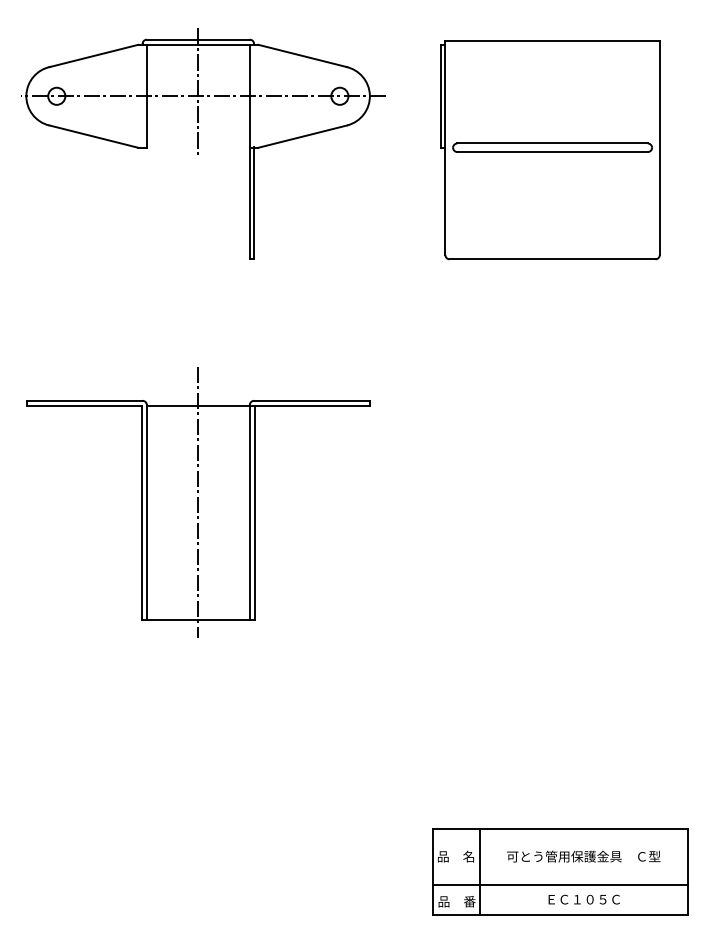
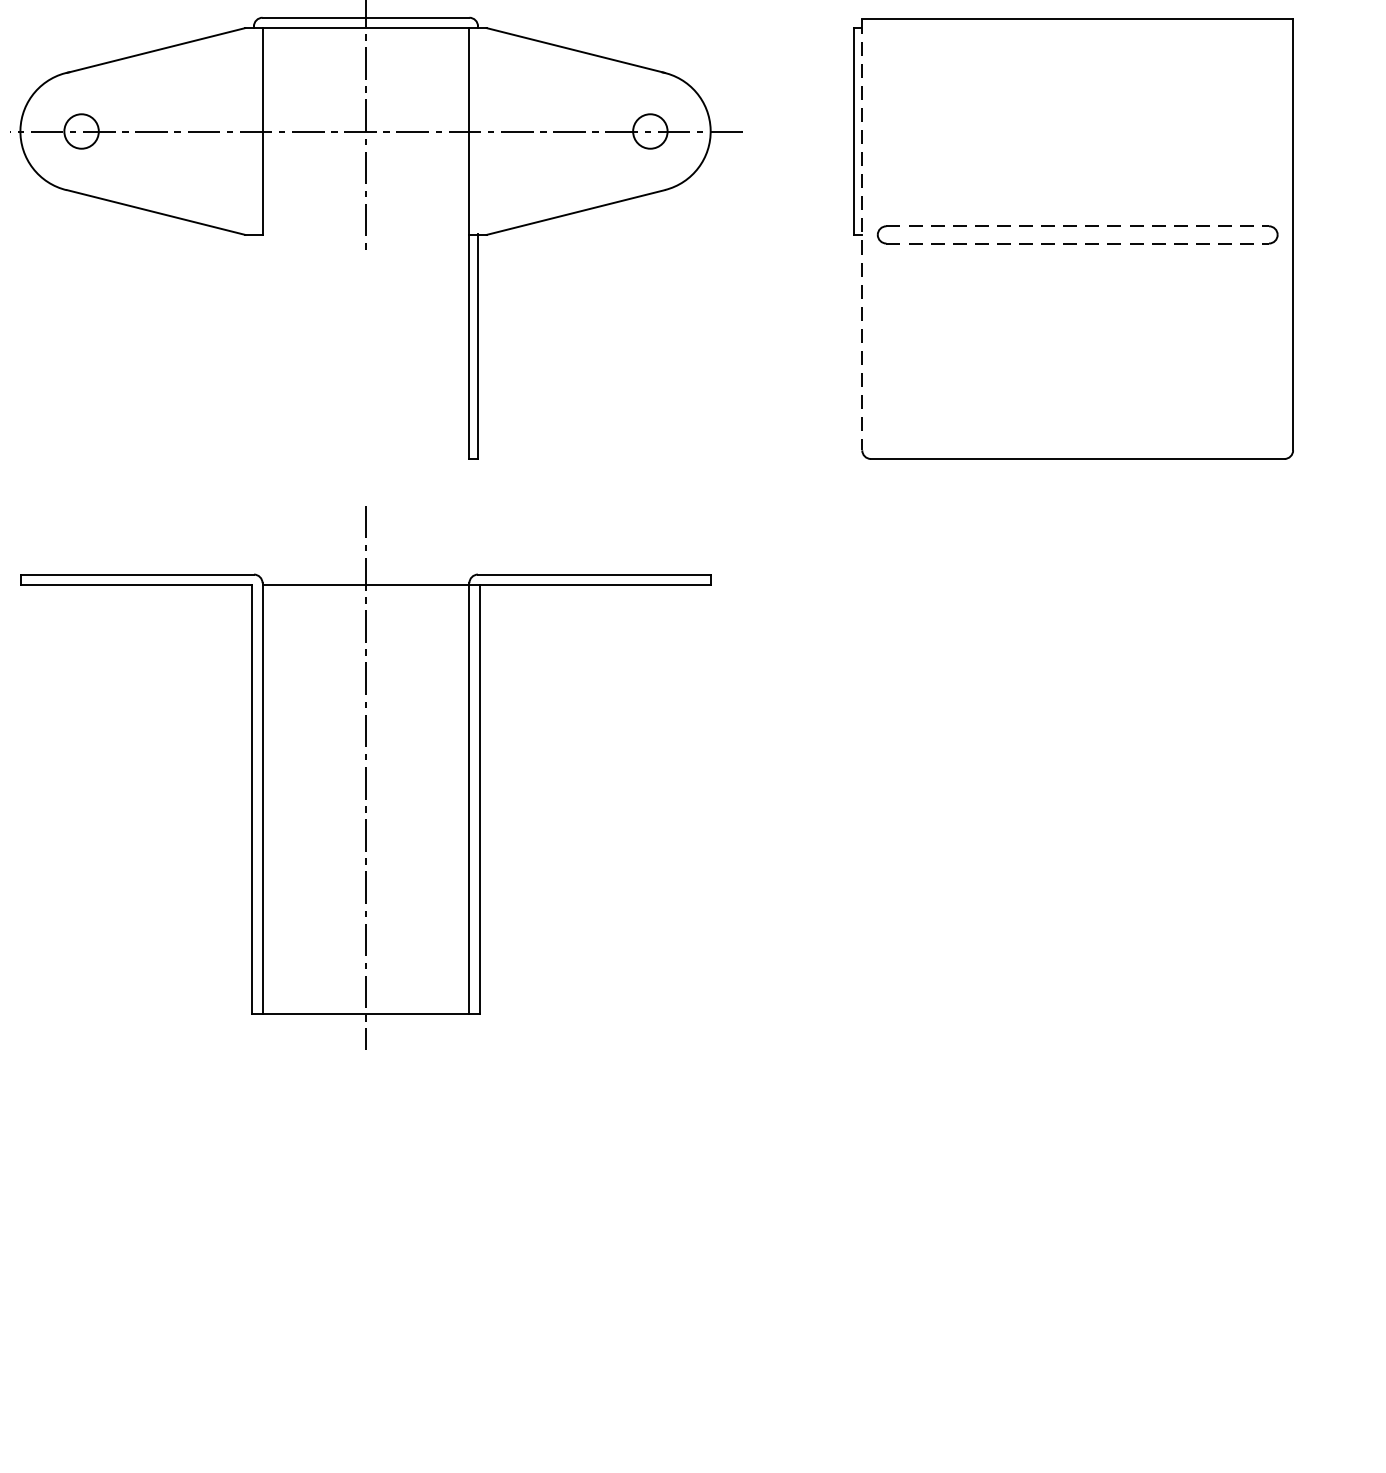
line: (553, 143) -> (1079, 226), solid -> dashed
line: (445, 148) -> (862, 236), solid -> dashed
line: (553, 152) -> (1079, 244), solid -> dashed
part: (198, 502) -> (366, 778), moved

